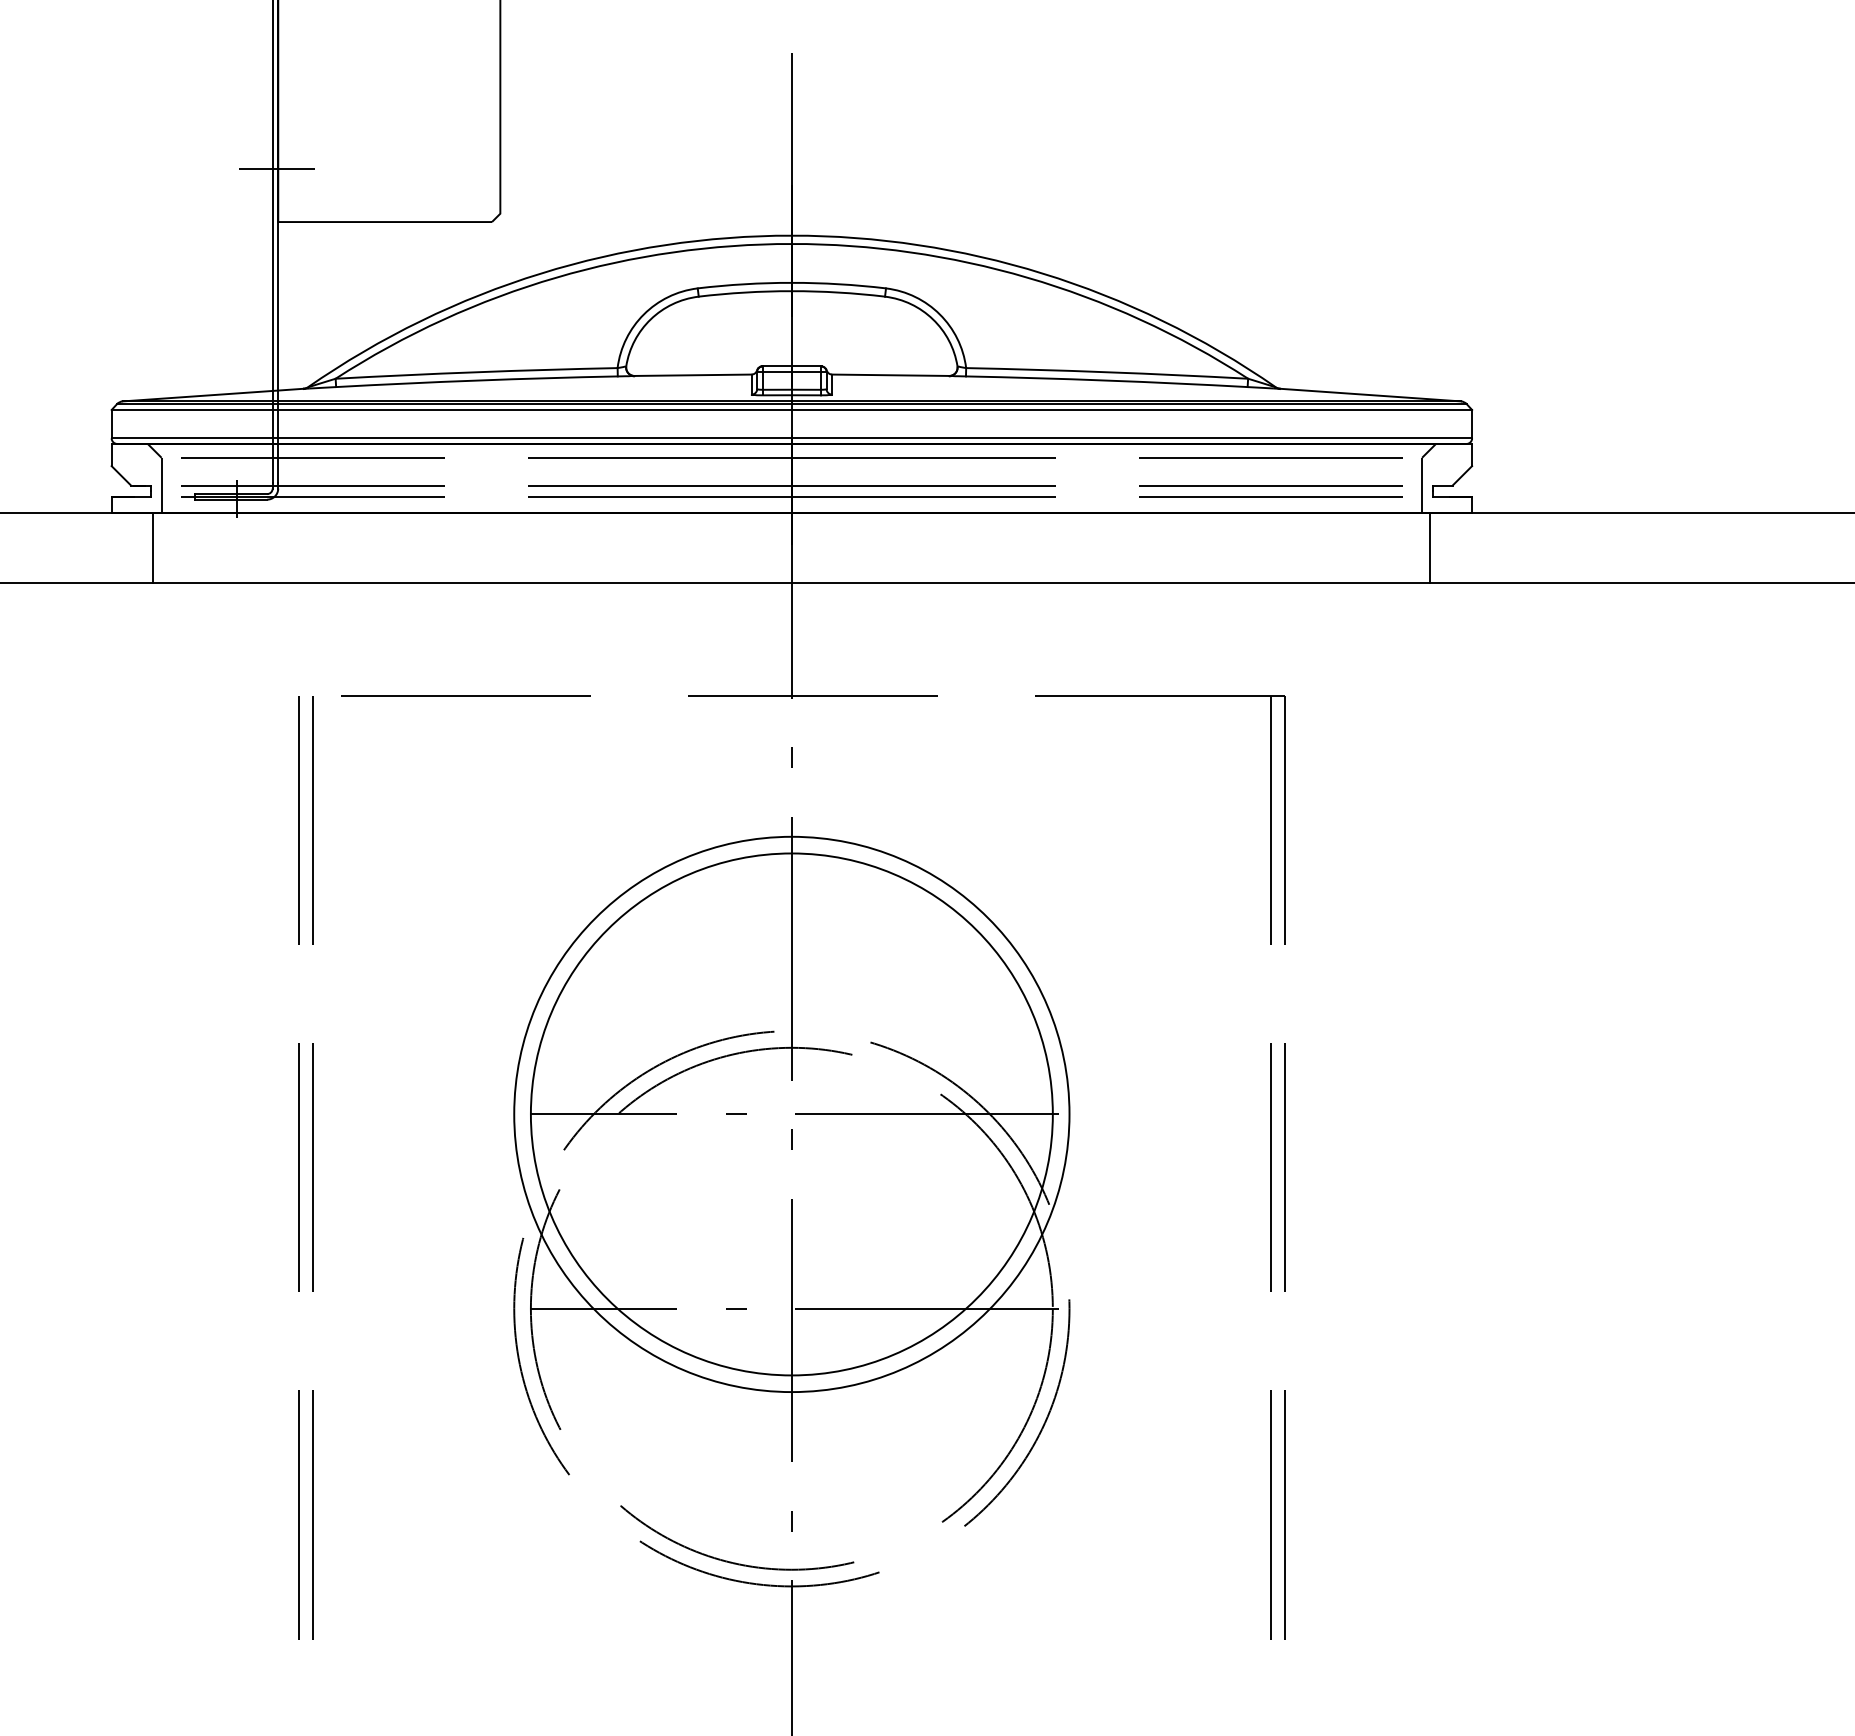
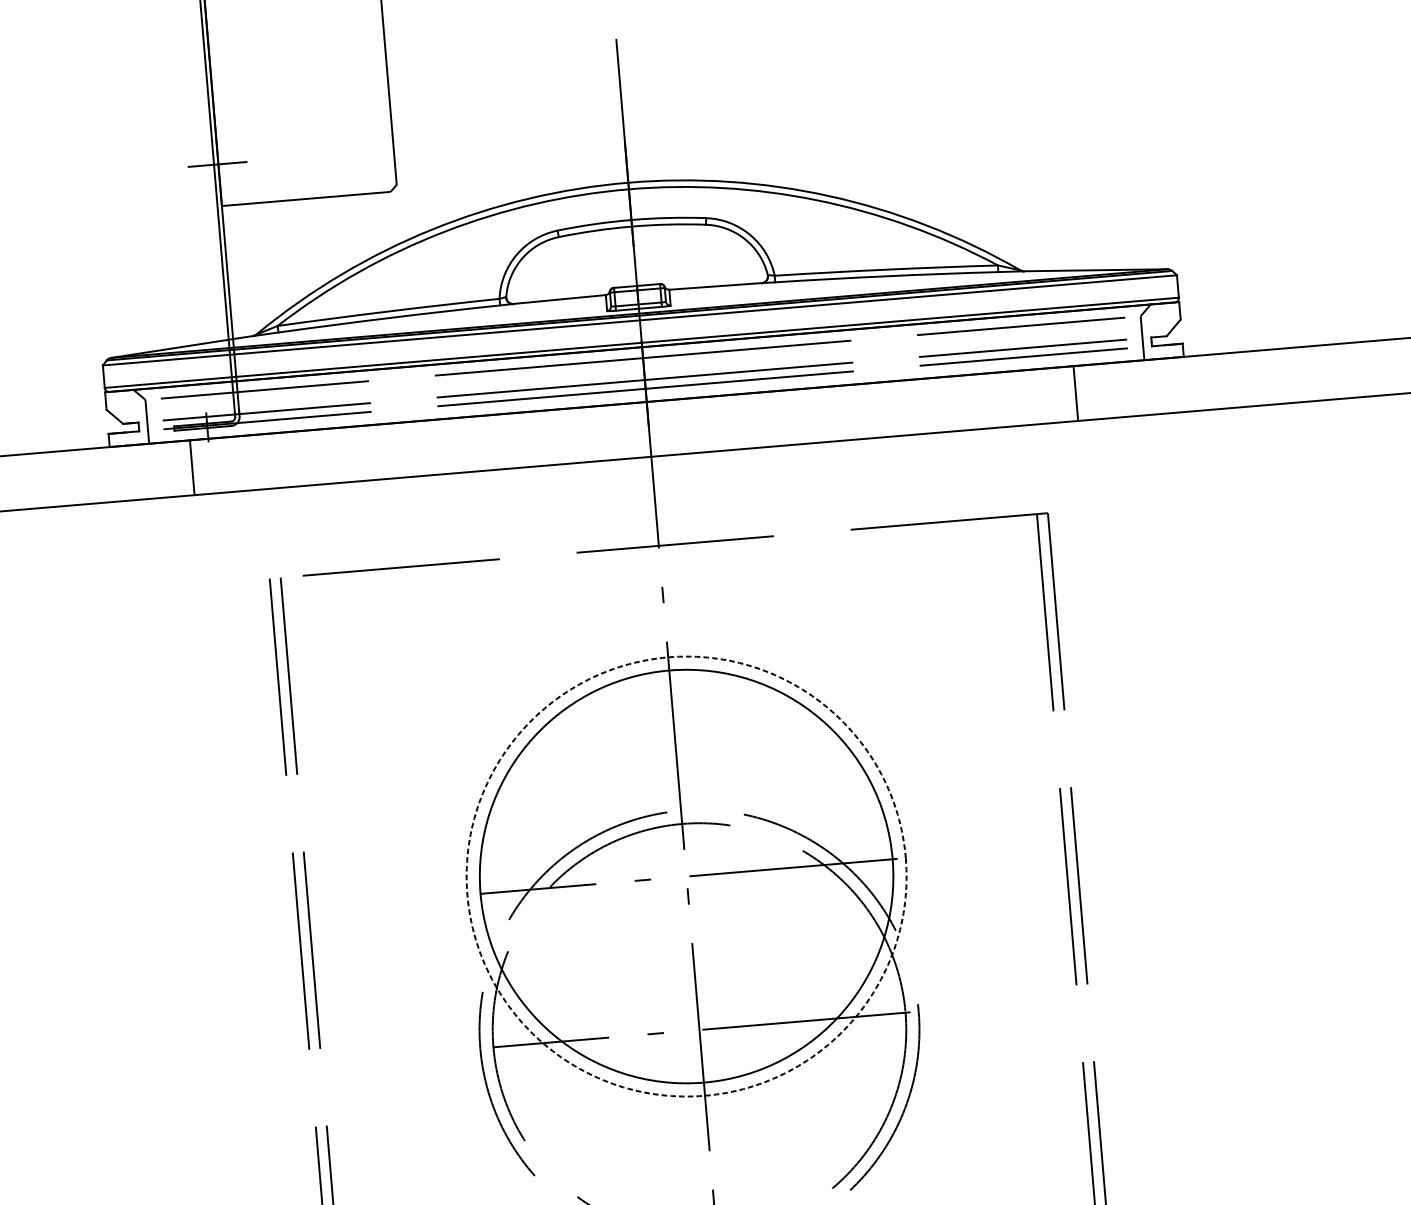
line: (153, 547) -> (192, 467), moved
line: (1430, 547) -> (1075, 393), moved
circle: (791, 1114) -> (686, 876), solid -> dashed

